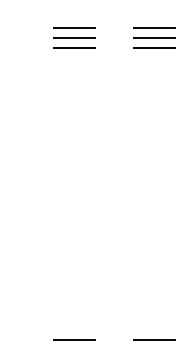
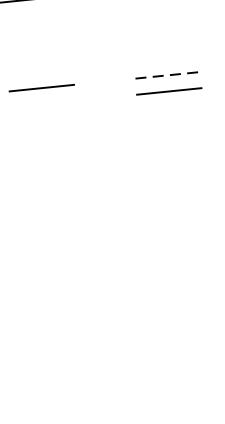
line: (154, 27) -> (167, 74), solid -> dashed
line: (74, 38) -> (43, 104), removed
line: (74, 48) -> (45, 120), removed
line: (154, 48) -> (170, 107), removed

